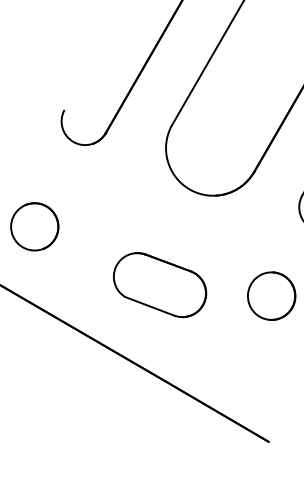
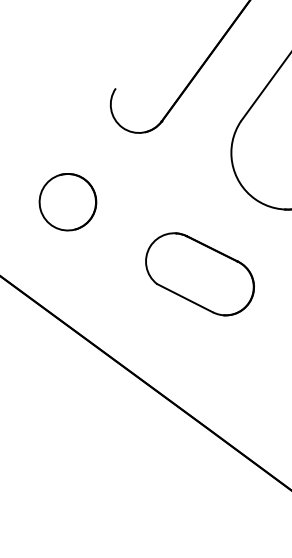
part: (34, 226) -> (67, 201), moved
part: (160, 284) -> (200, 273), moved

